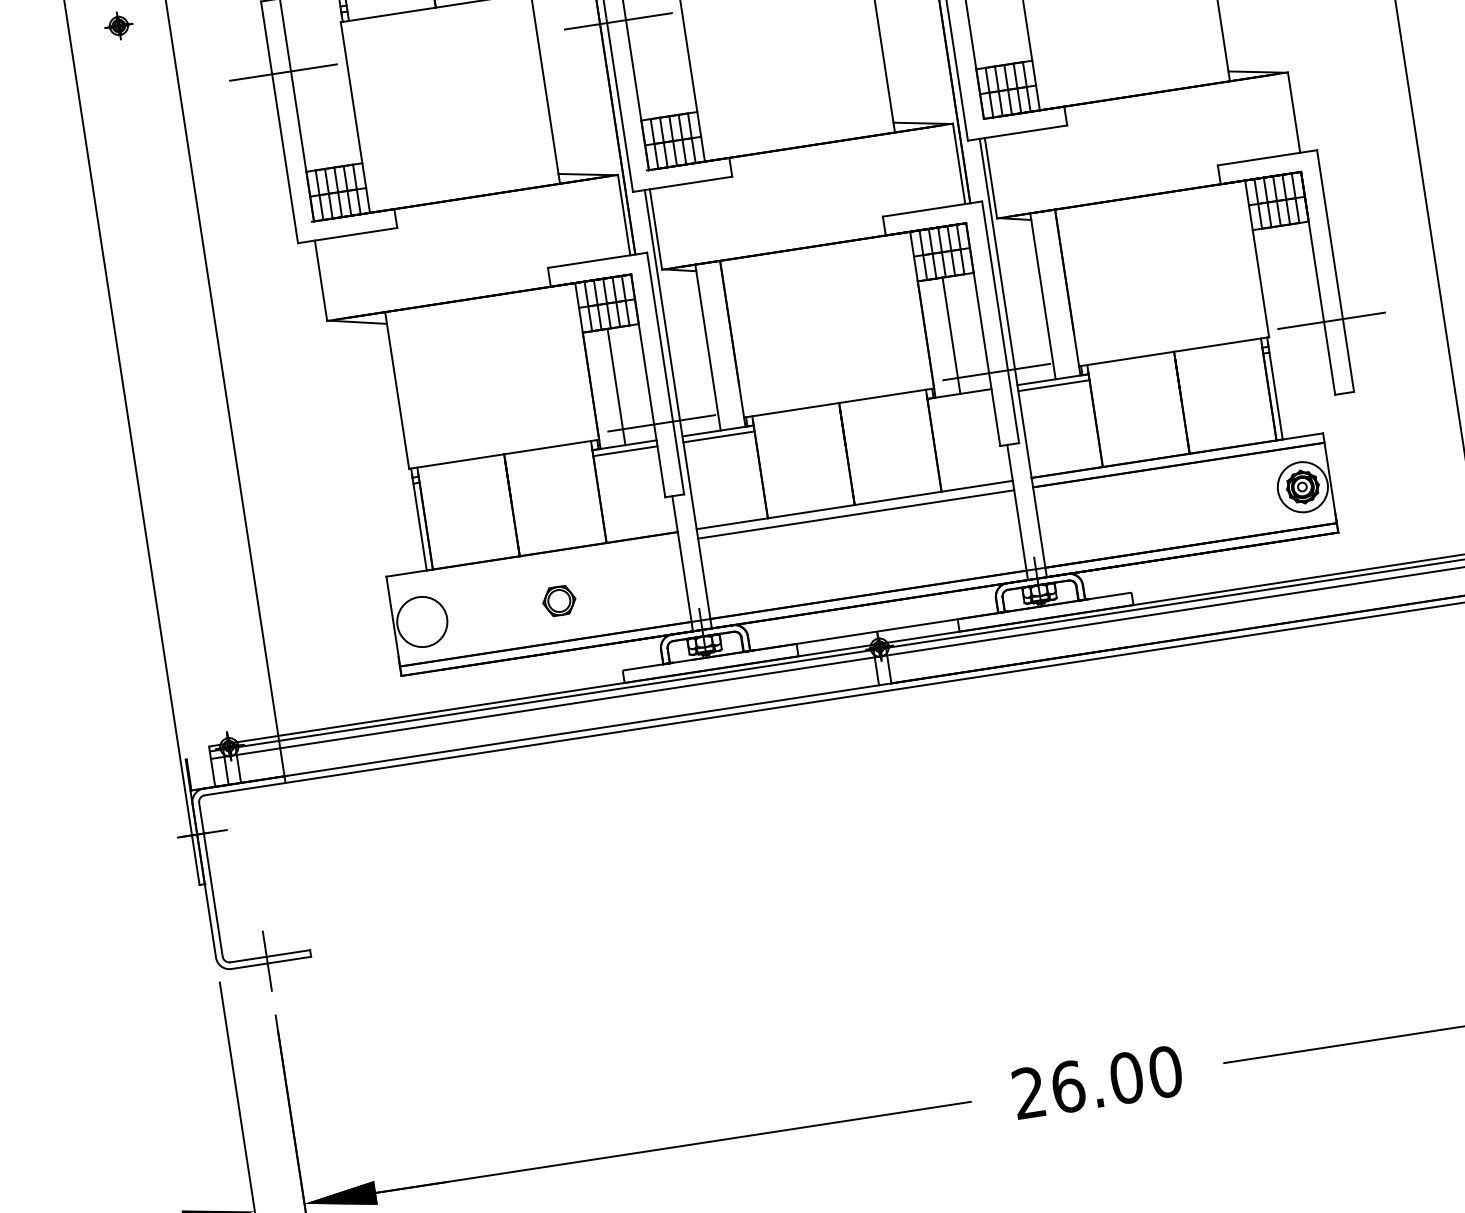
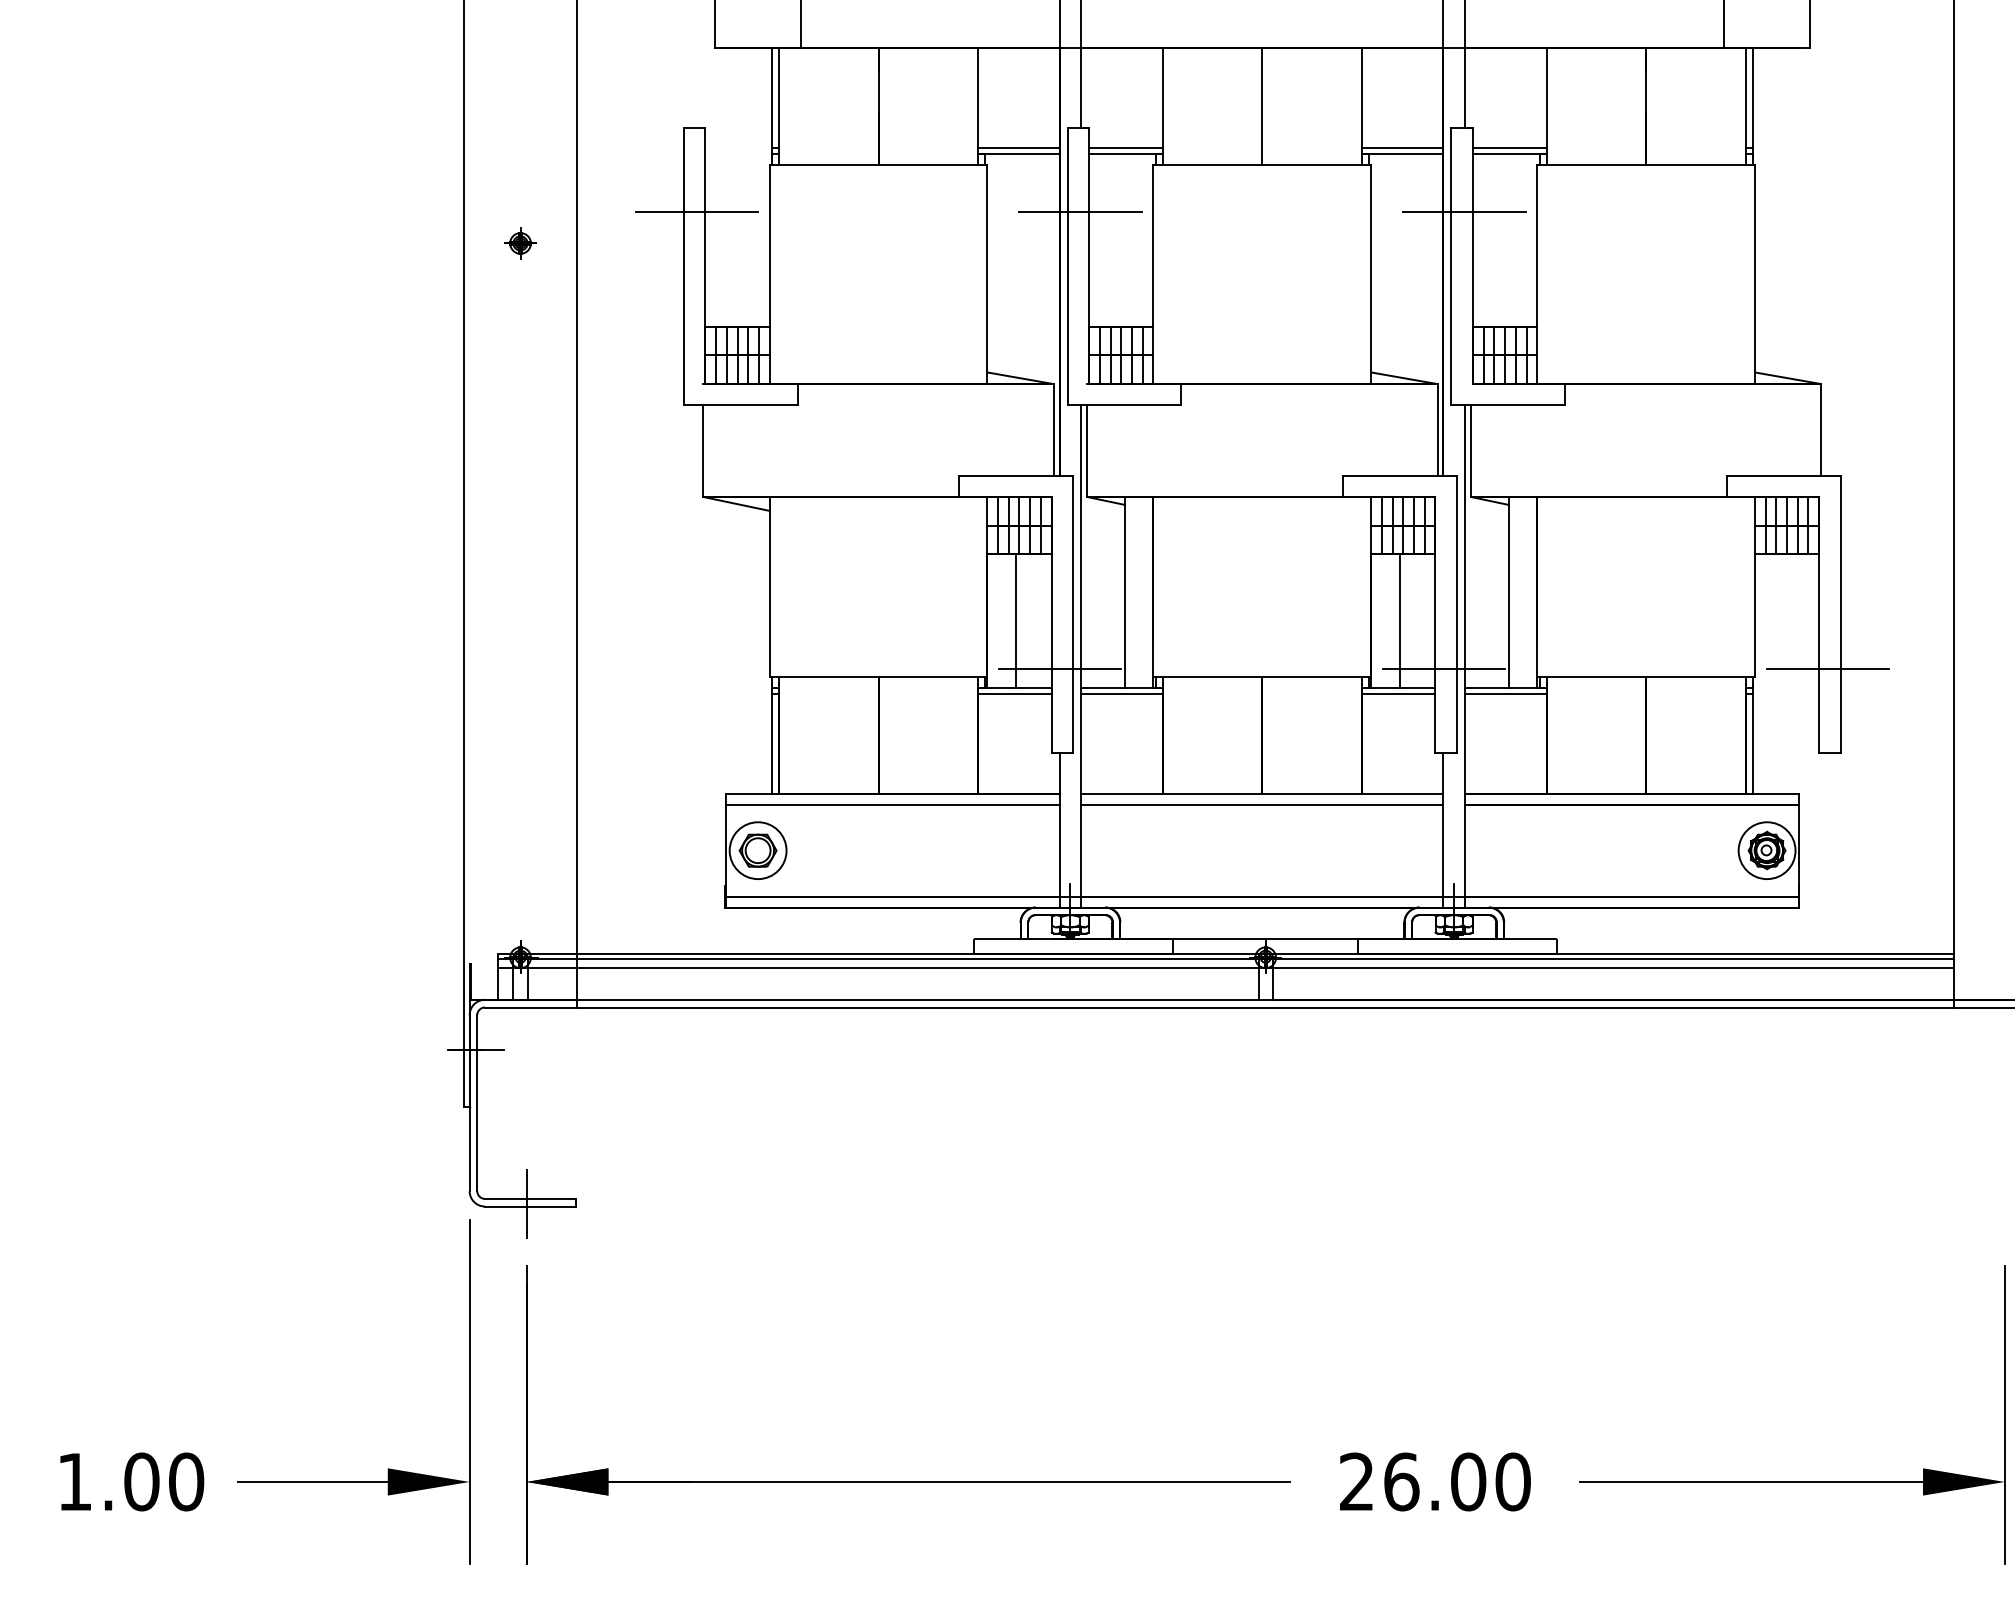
part: (118, 26) -> (520, 243), moved
line: (960, 400) -> (1398, 694), added
line: (533, 563) -> (892, 804), added
part: (558, 600) -> (757, 850), moved

